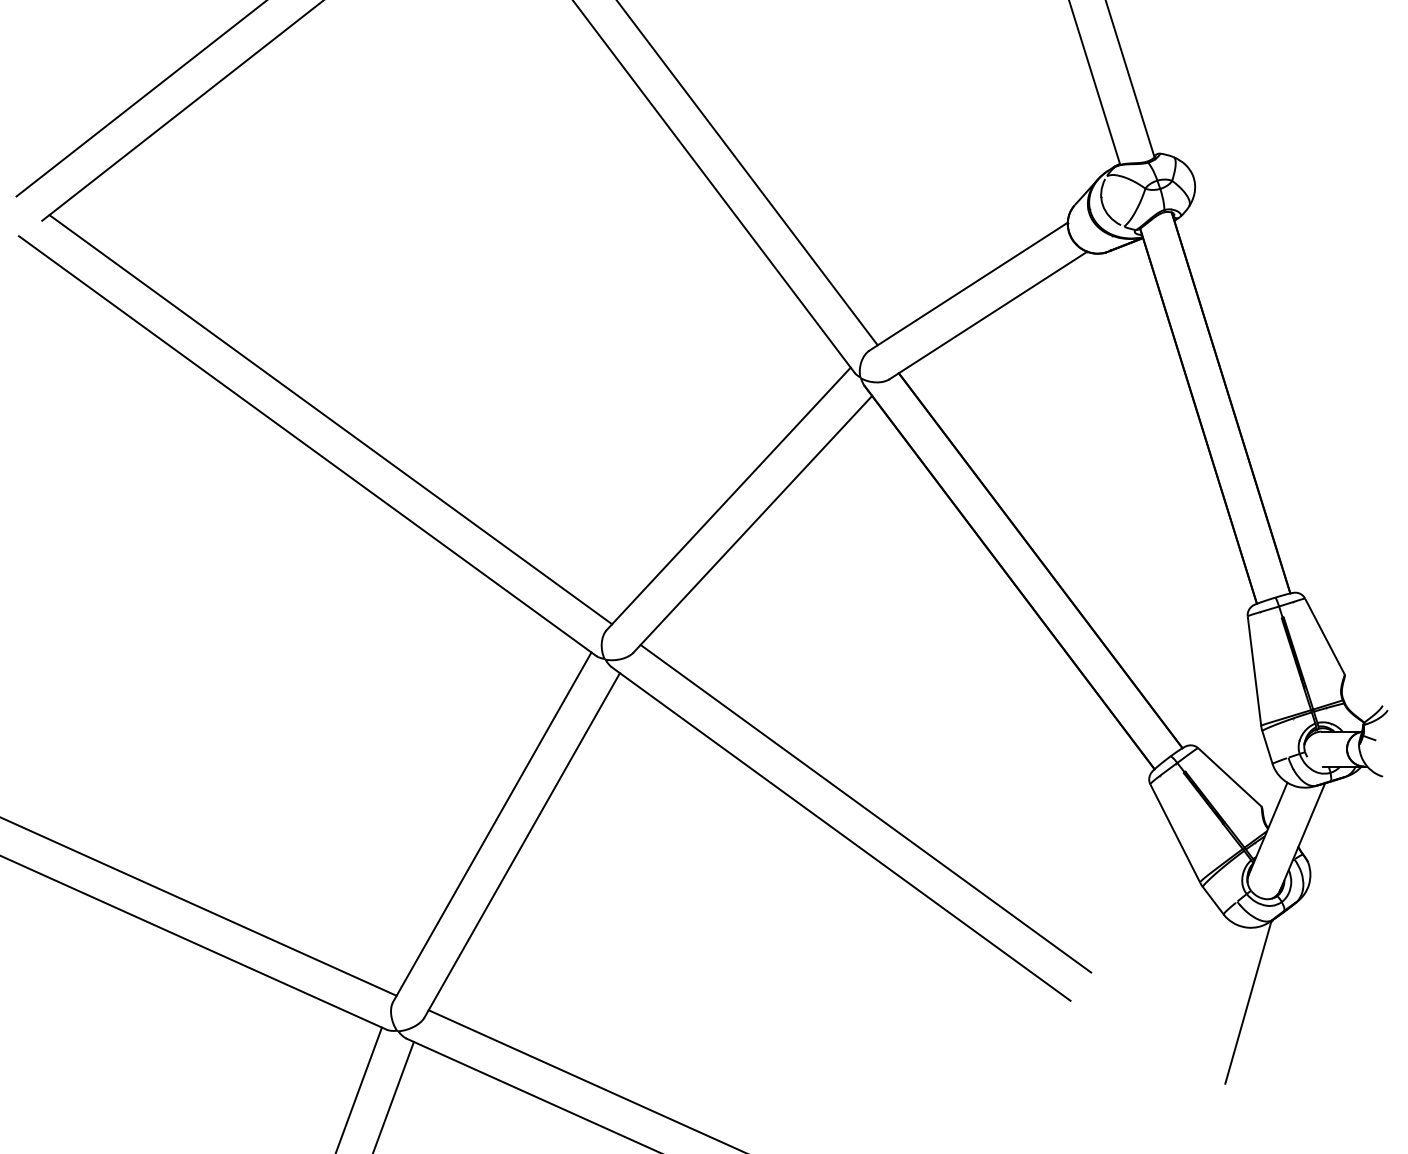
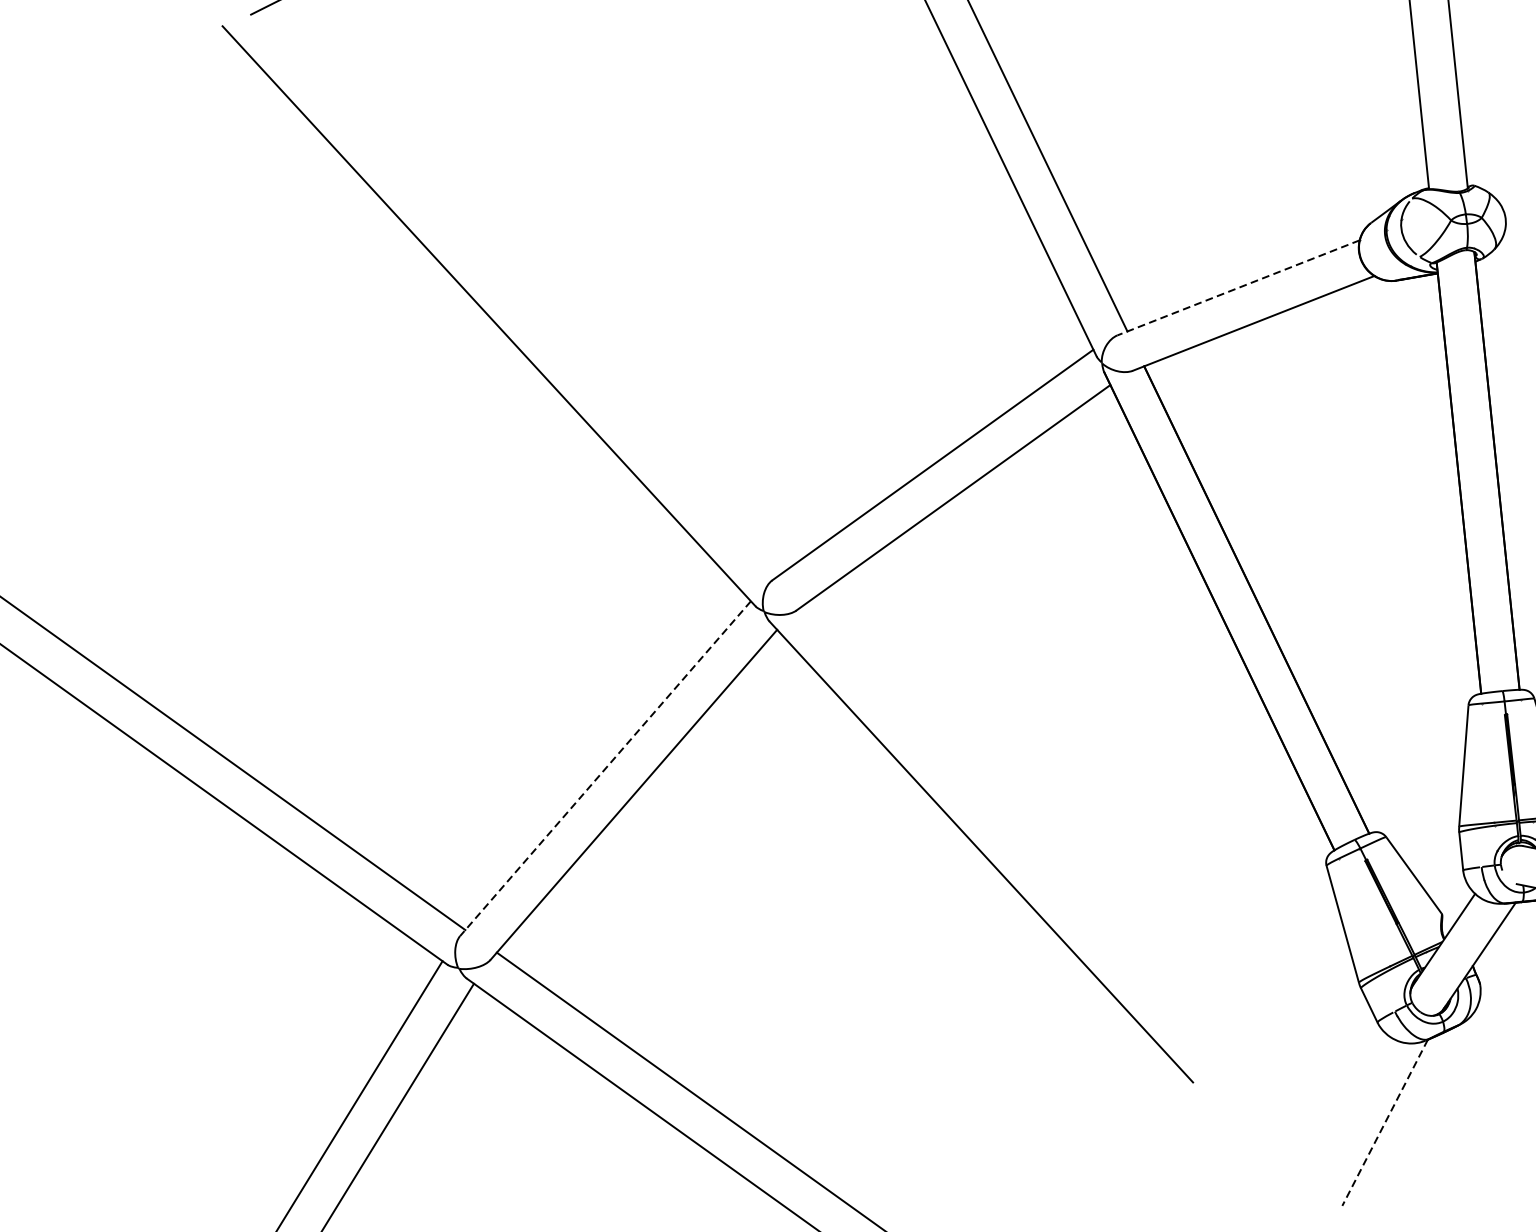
line: (968, 286) -> (1238, 287), solid -> dashed
line: (330, 419) -> (519, 292), removed
line: (865, 808) -> (1013, 829), removed
line: (492, 827) -> (605, 768), solid -> dashed
line: (1248, 1002) -> (1385, 1123), solid -> dashed

